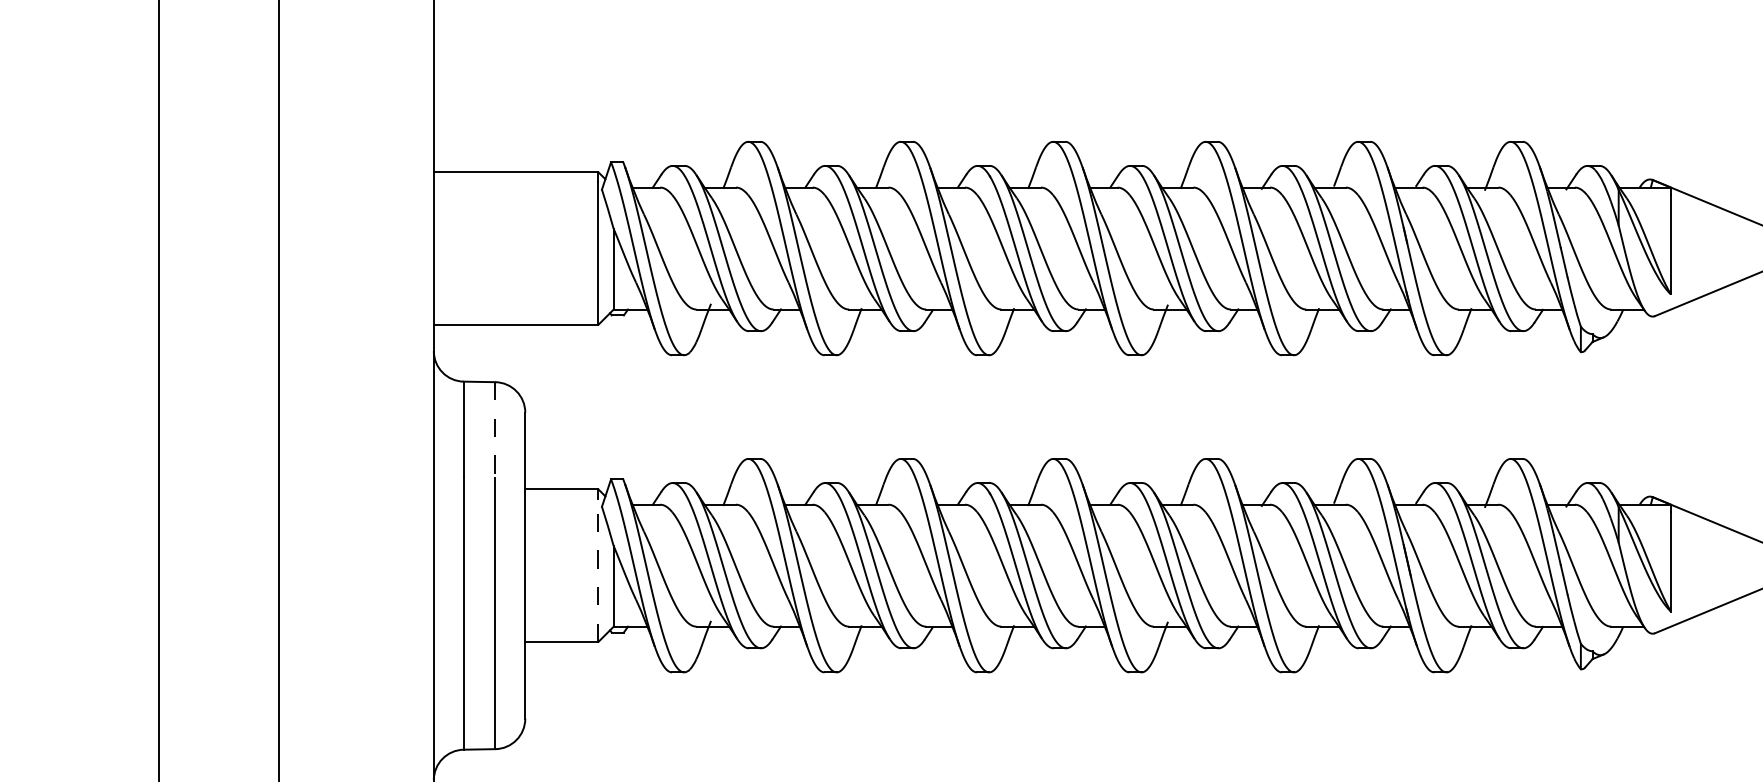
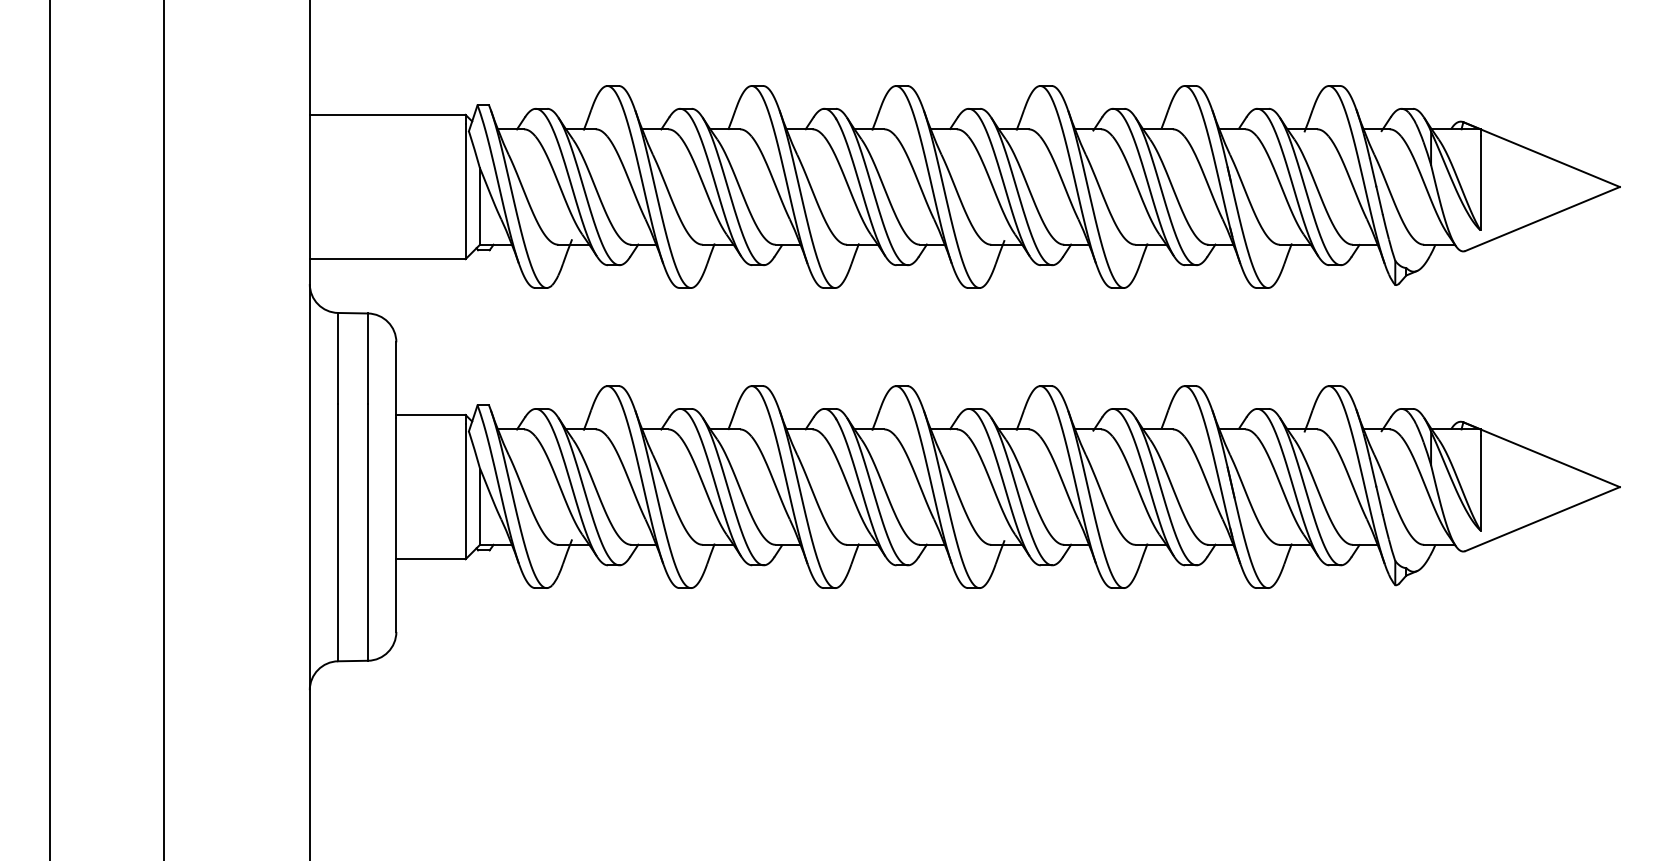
line: (495, 430) -> (368, 359), dashed -> solid
line: (598, 570) -> (465, 491), dashed -> solid

